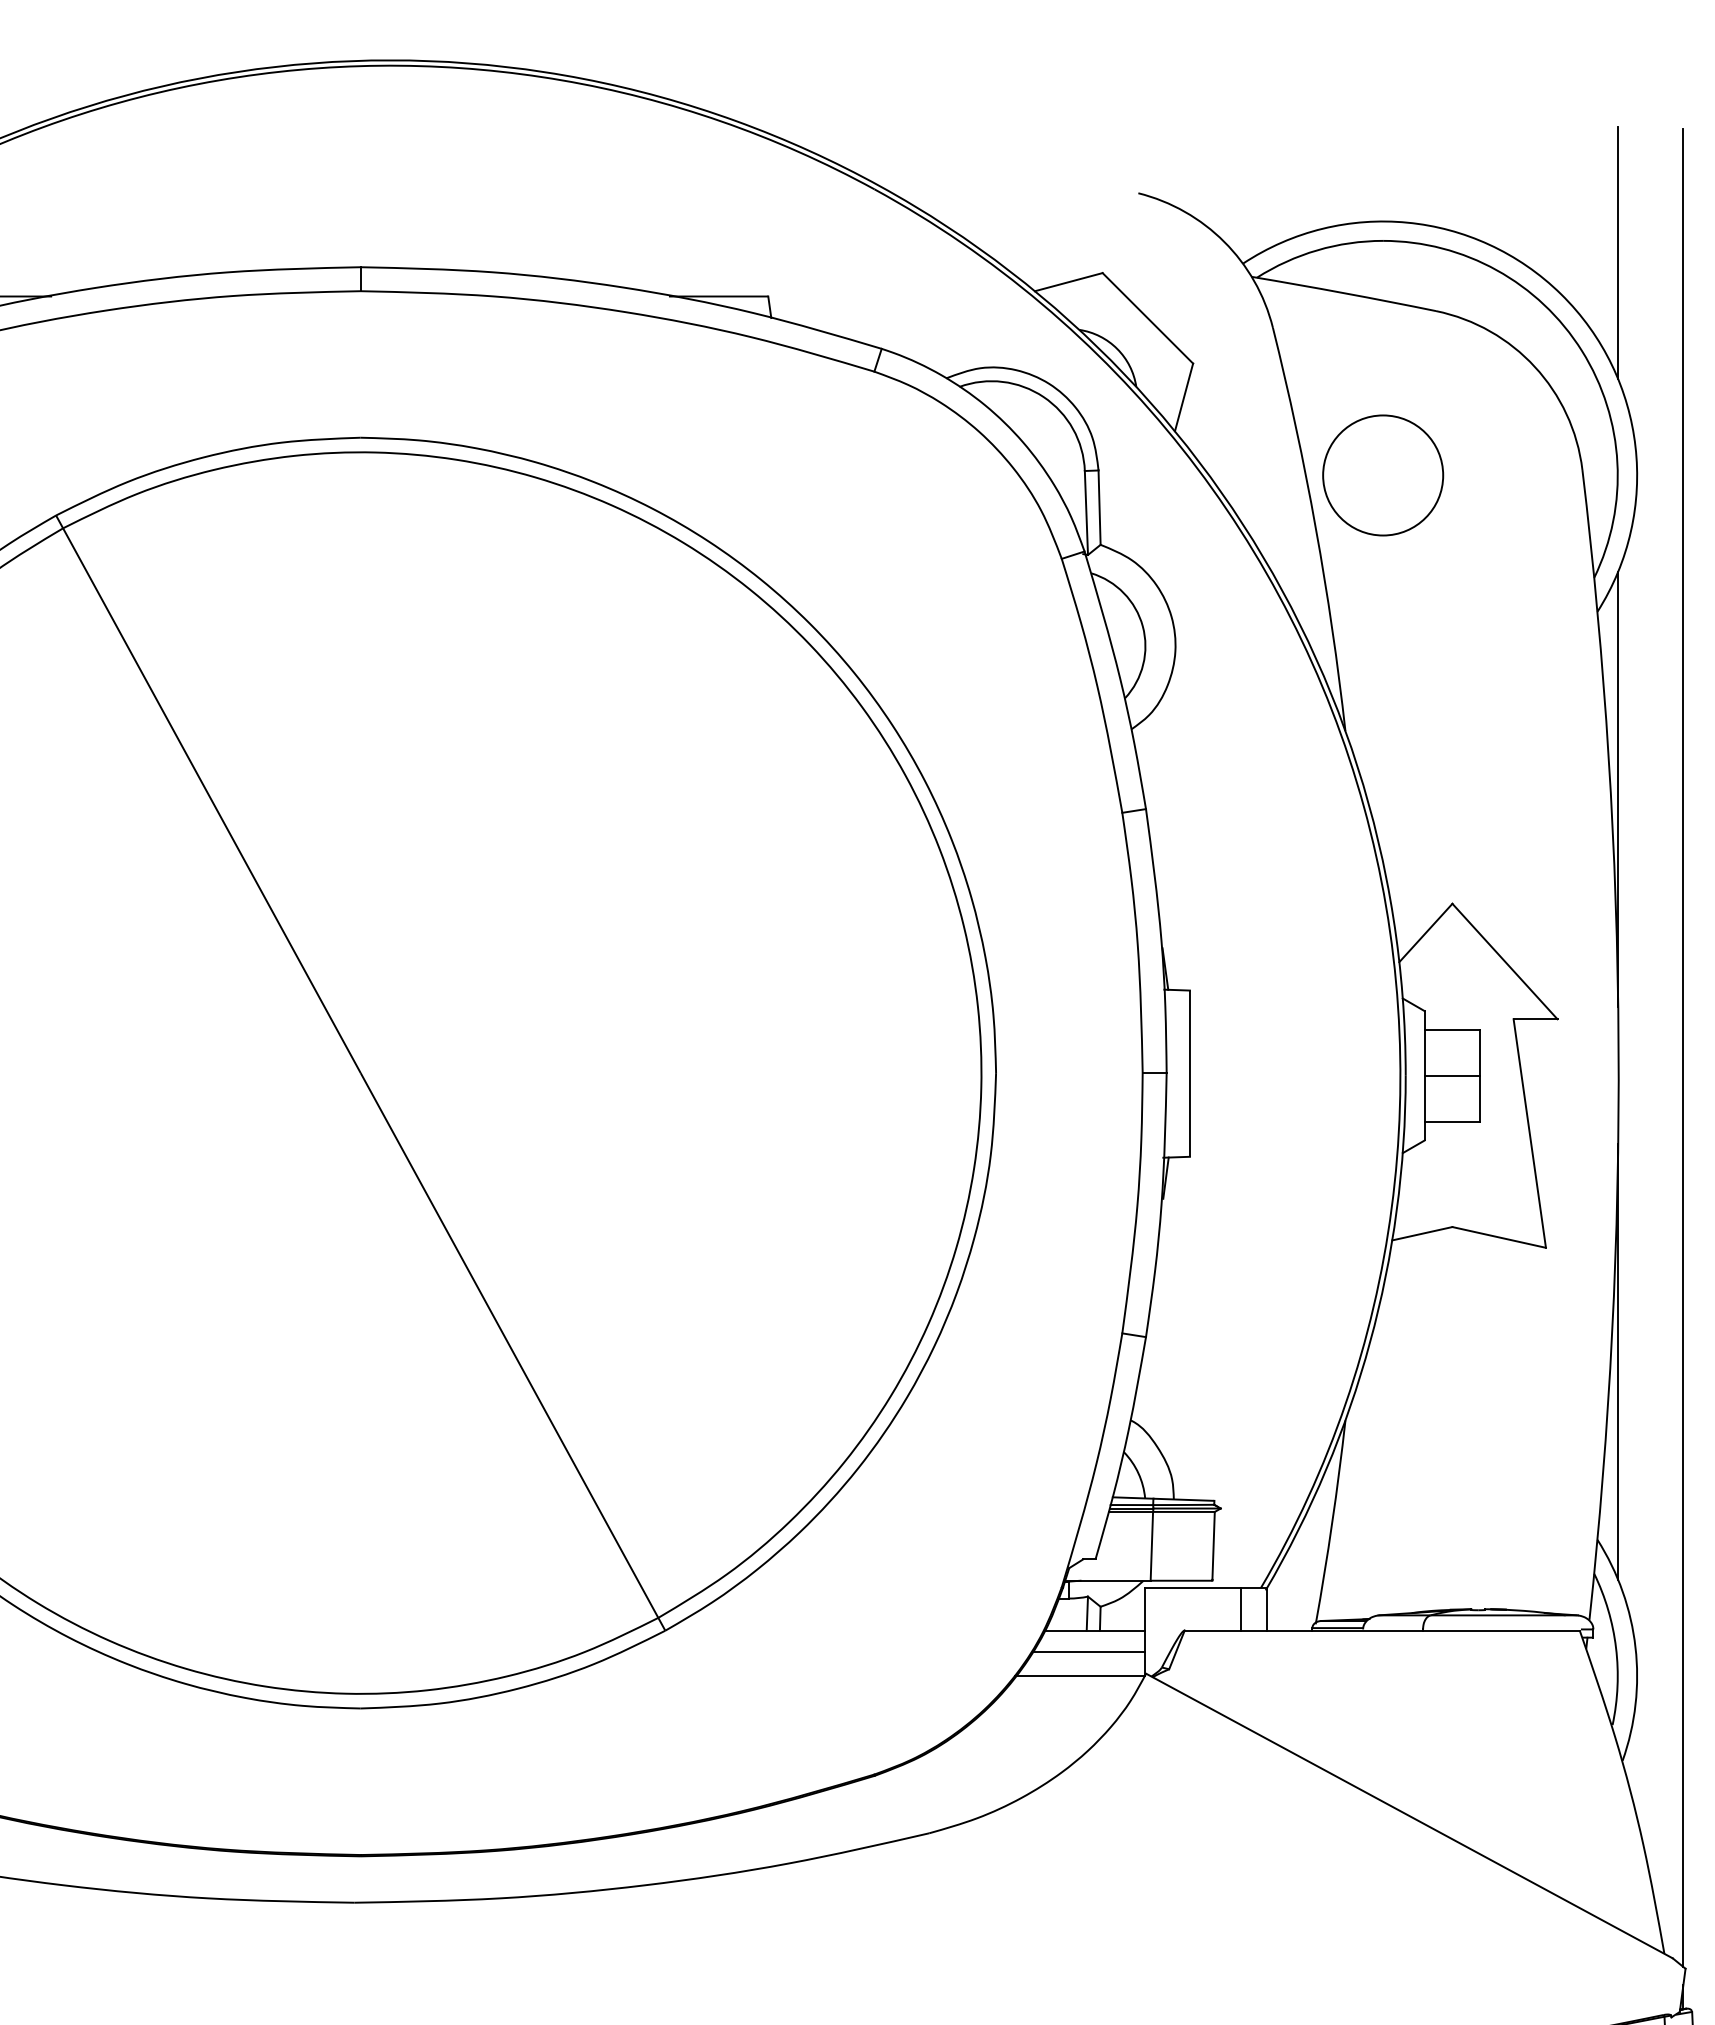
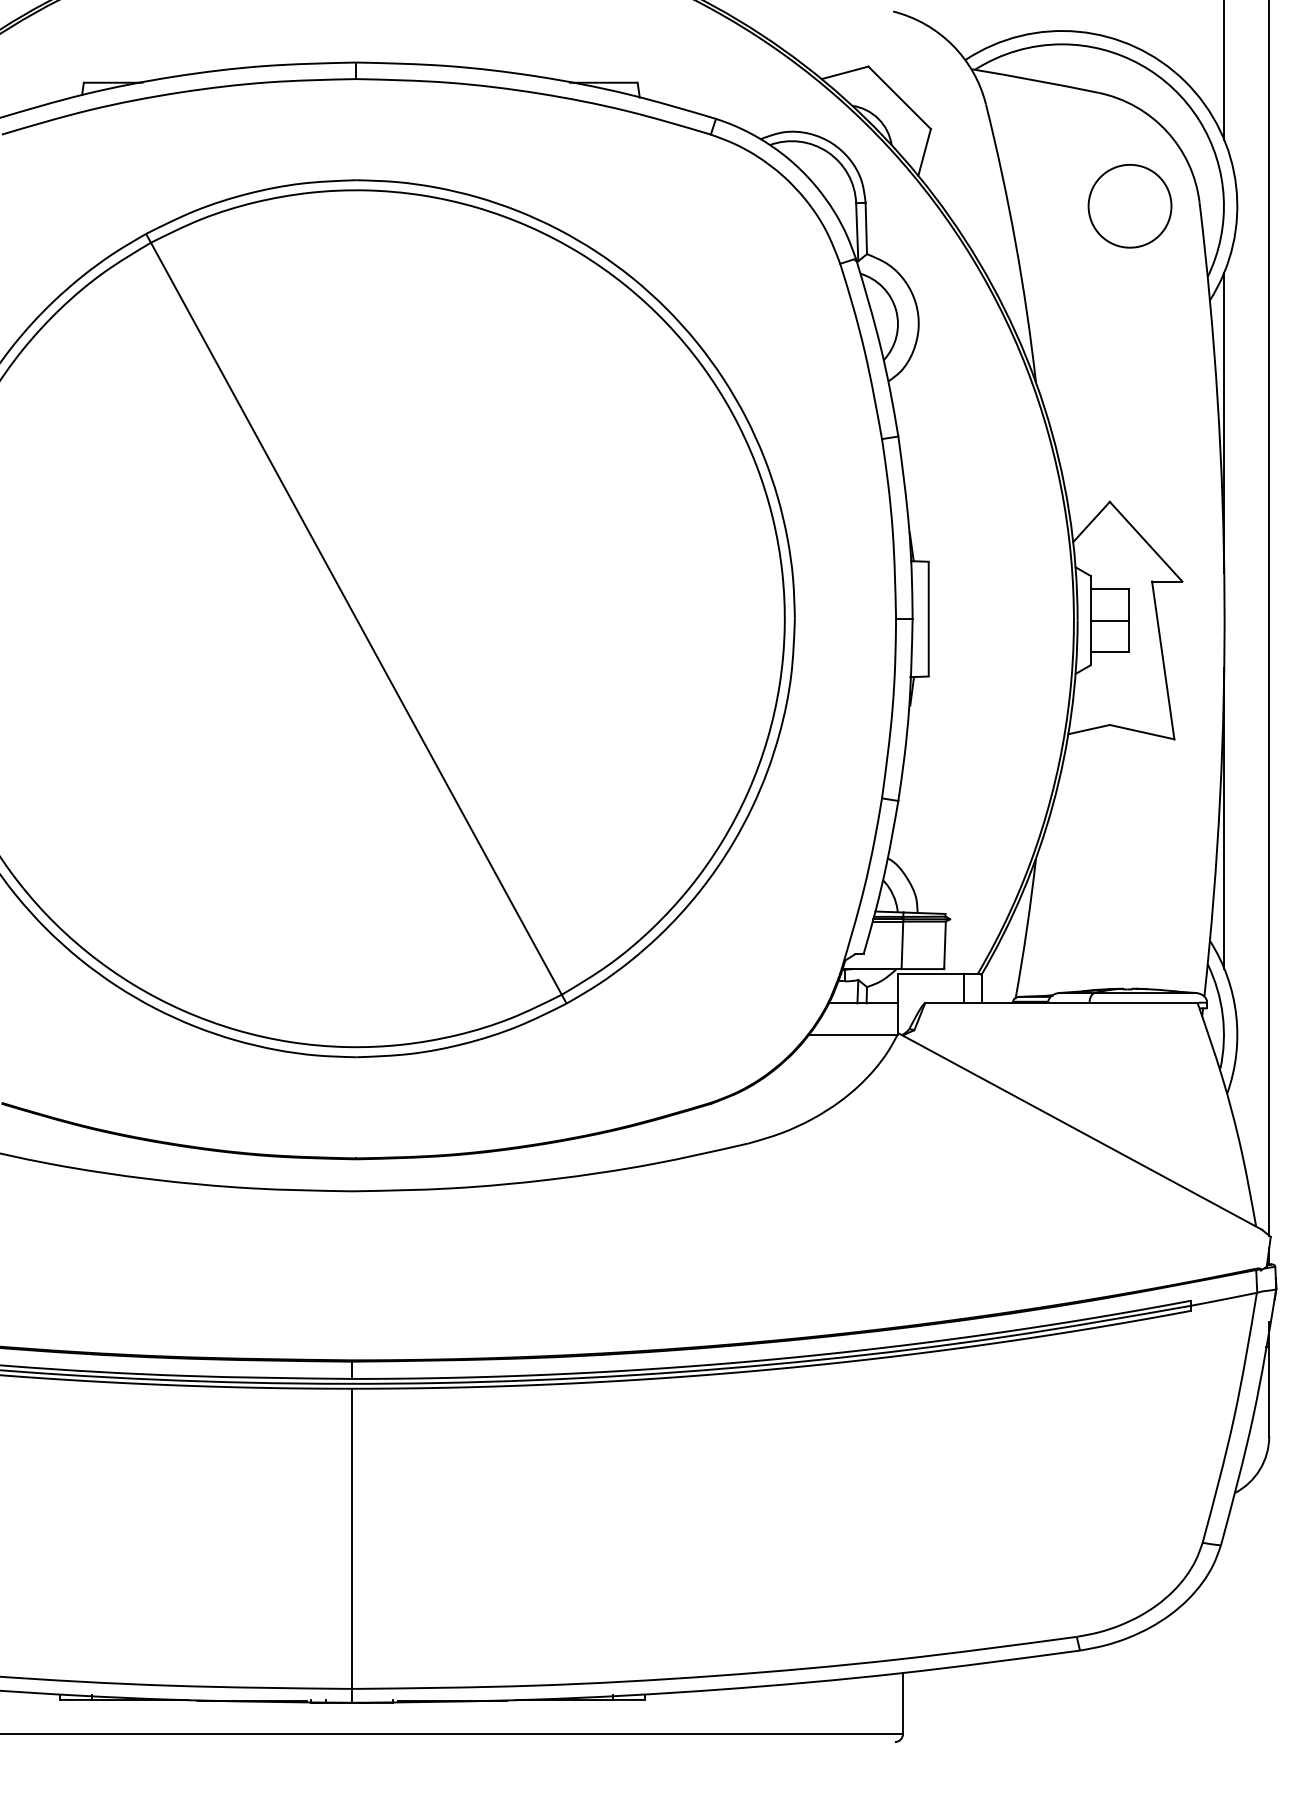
circle: (1382, 475) -> (1129, 206), moved
line: (1088, 1652) -> (858, 1018), removed

